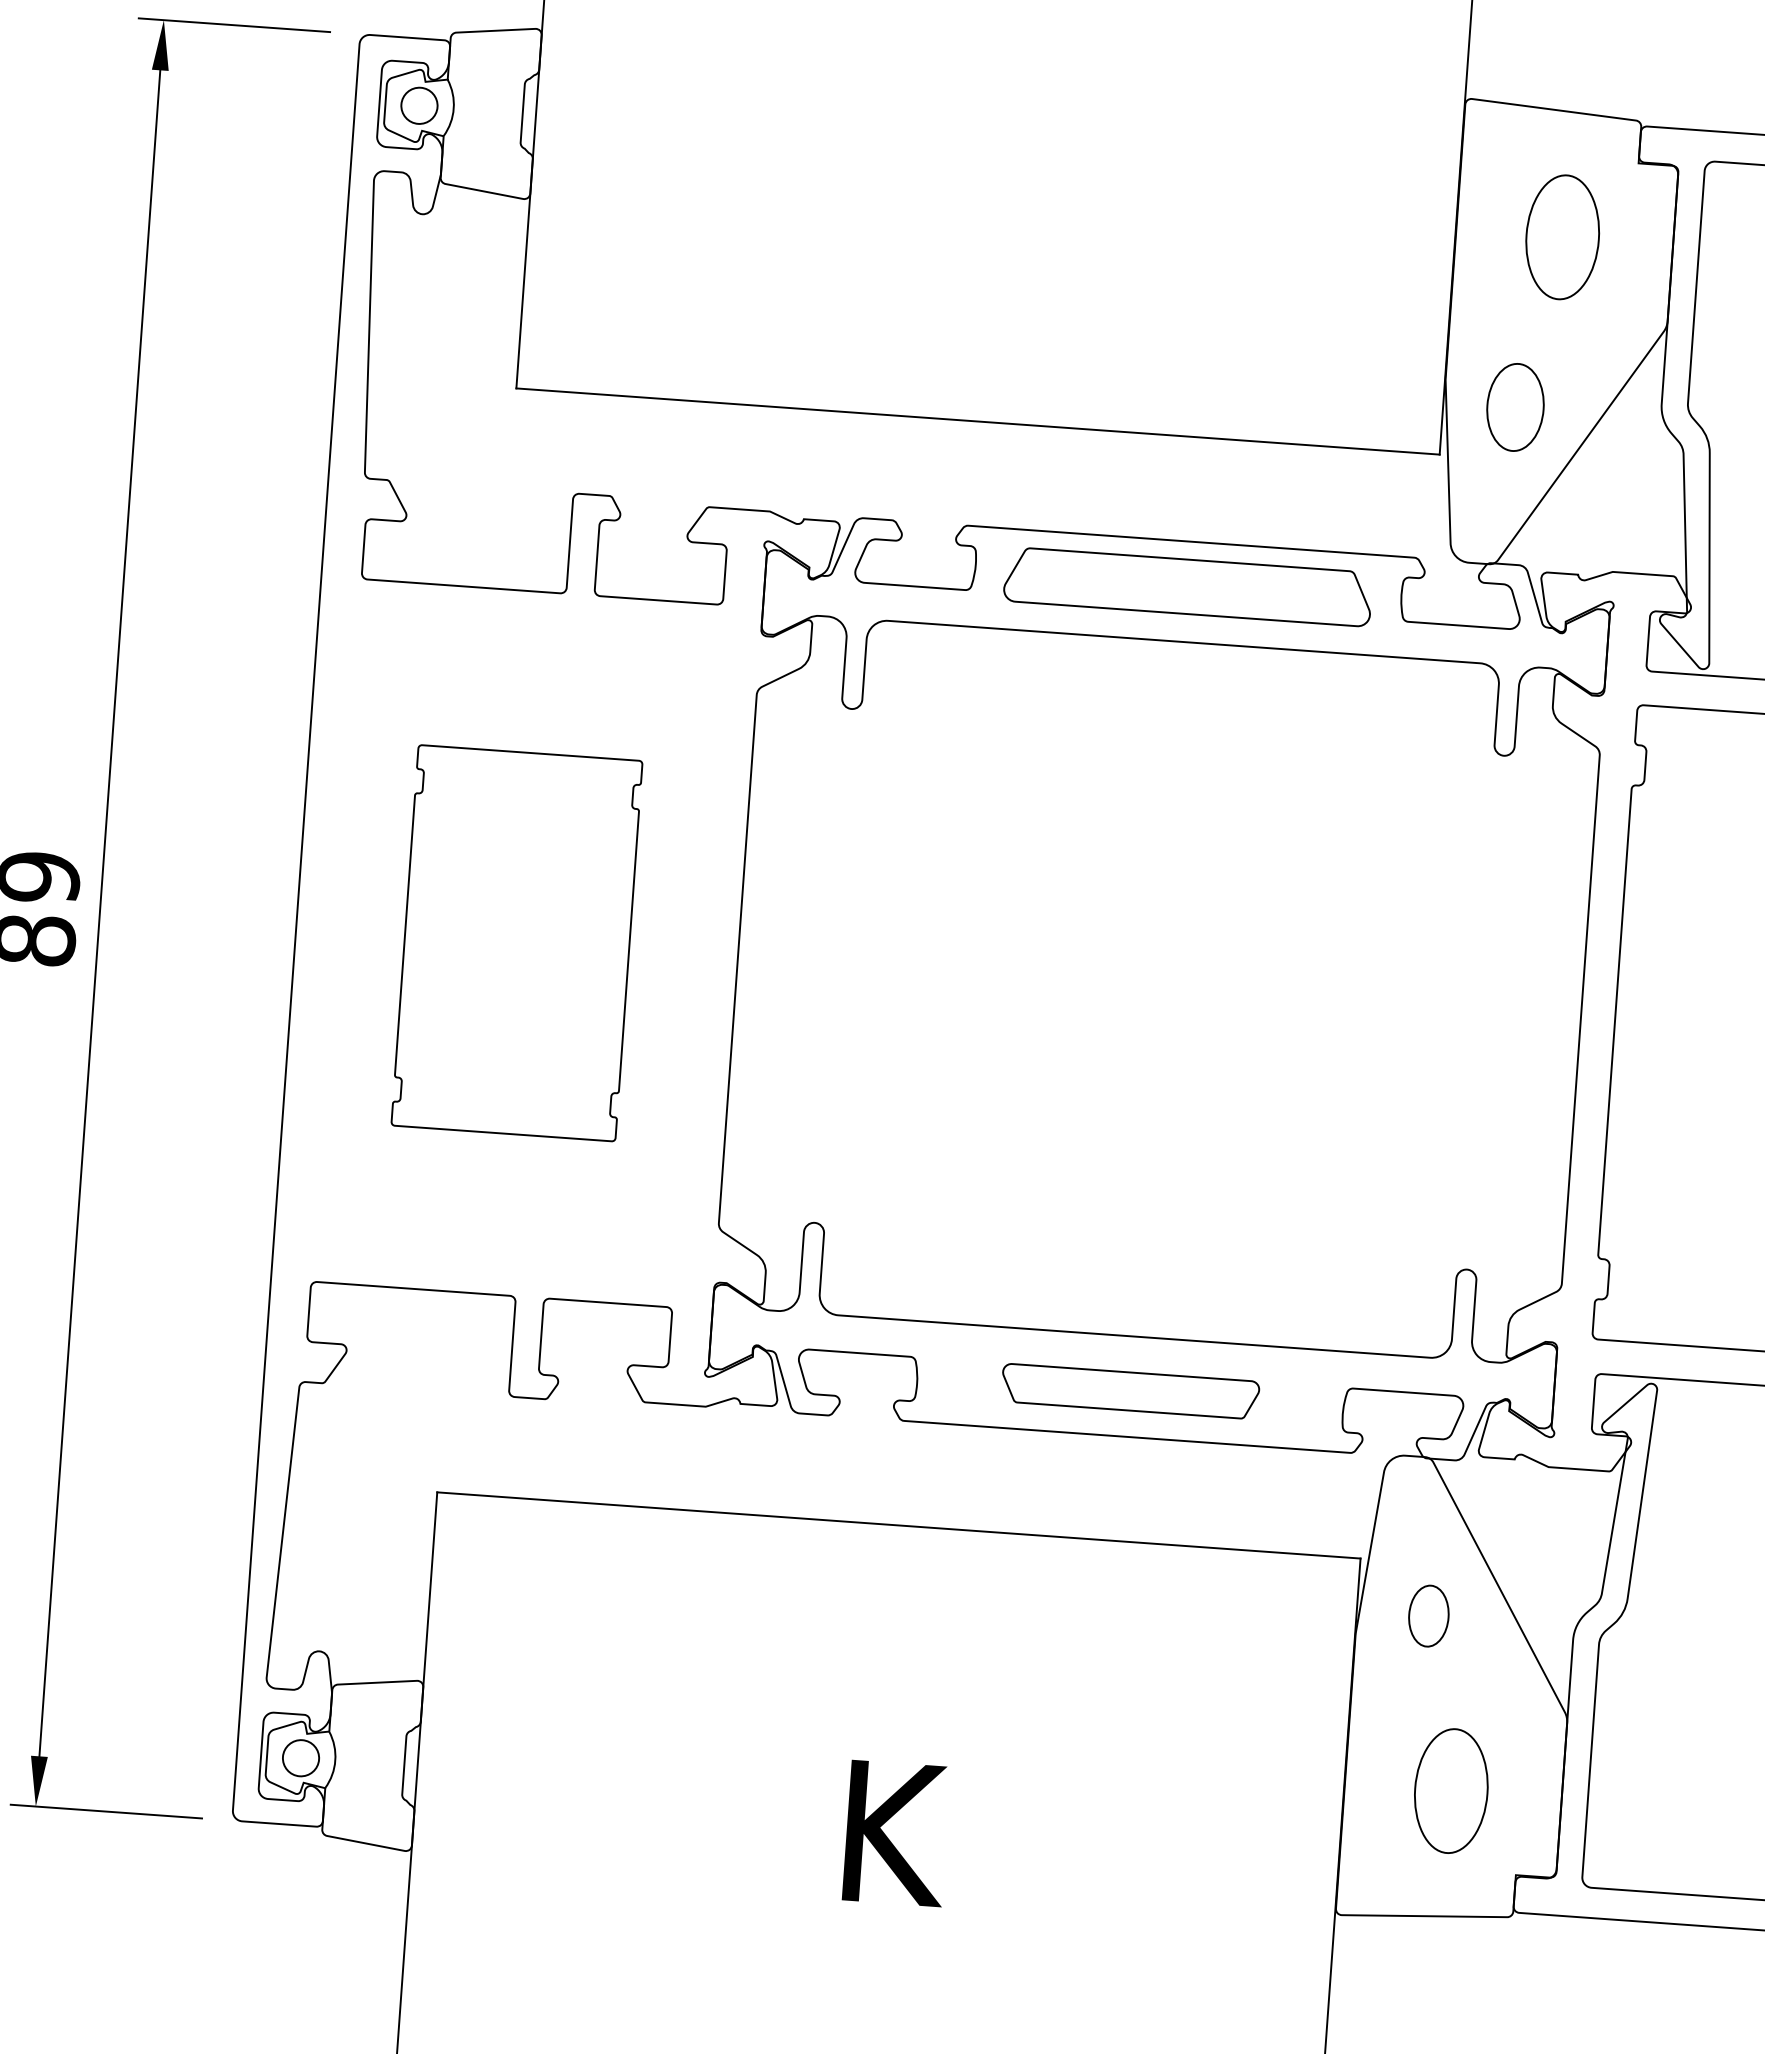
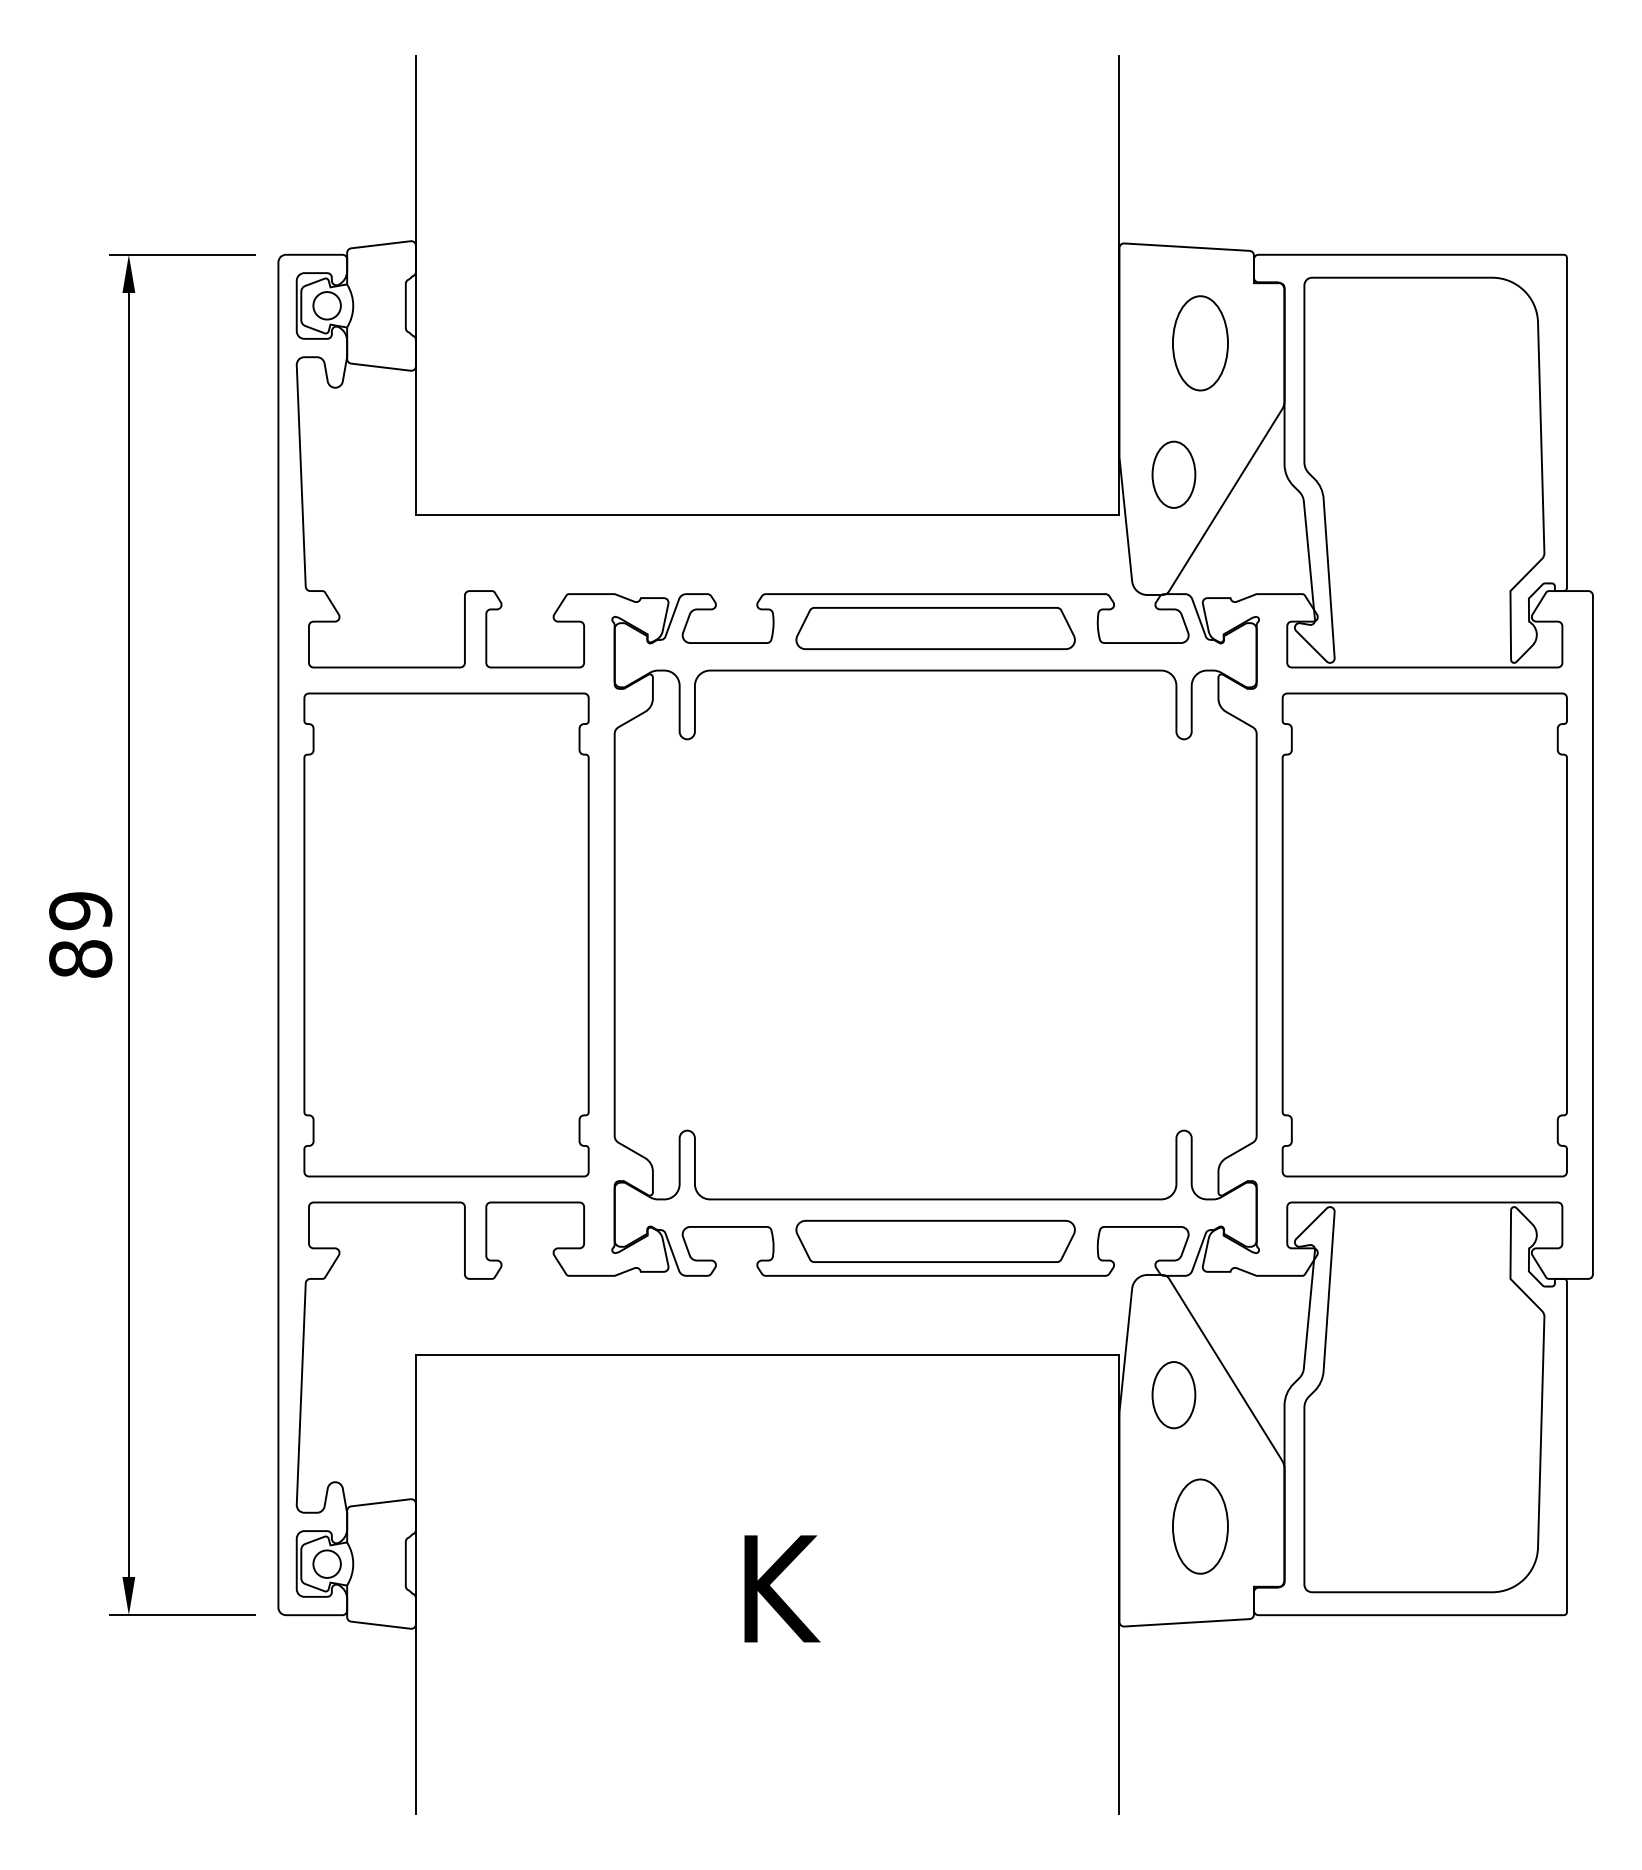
part: (517, 942) -> (446, 934), size x1.67
part: (1130, 1390) -> (935, 1240), size x1.43
part: (1428, 1616) -> (1173, 1395), size x1.43

